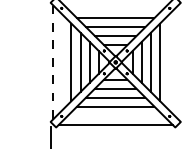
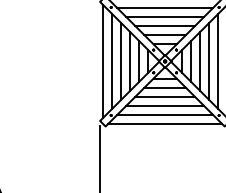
line: (115, 9) -> (164, 8), added
line: (53, 62) -> (102, 61), dashed -> solid
line: (62, 62) -> (111, 61), added
line: (169, 62) -> (218, 61), added
line: (115, 115) -> (164, 114), added

